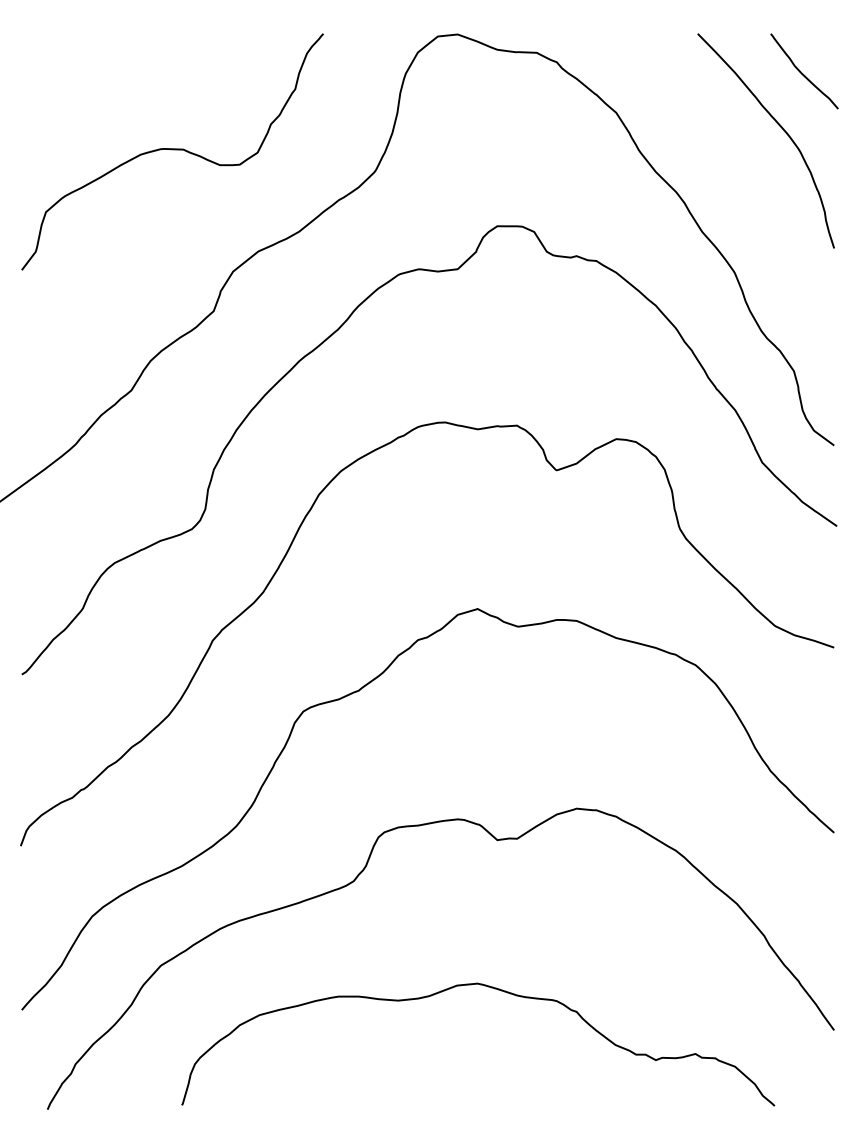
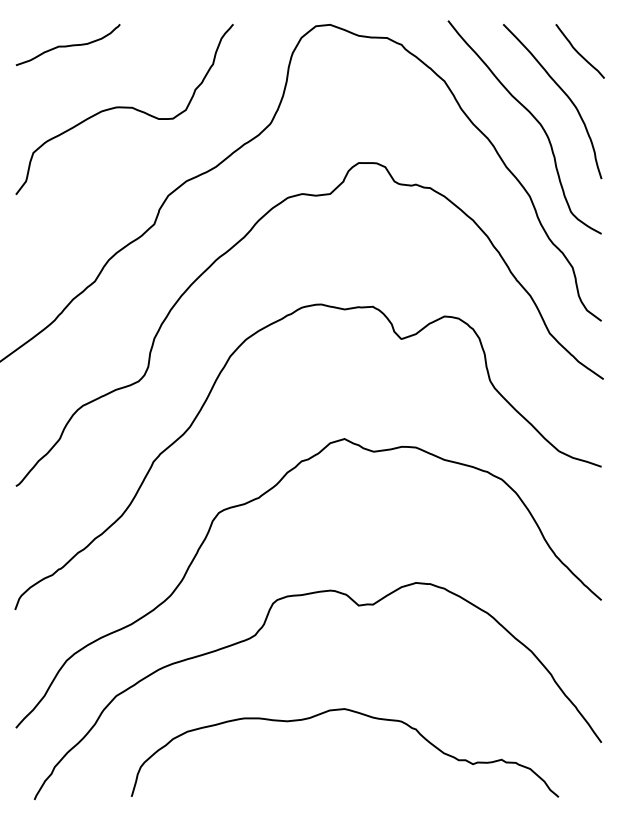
curve: (93, 63) -> (67, 45), added
curve: (741, 165) -> (534, 119), added

